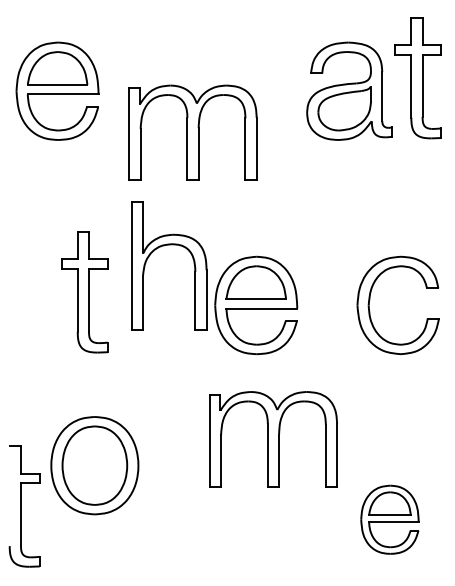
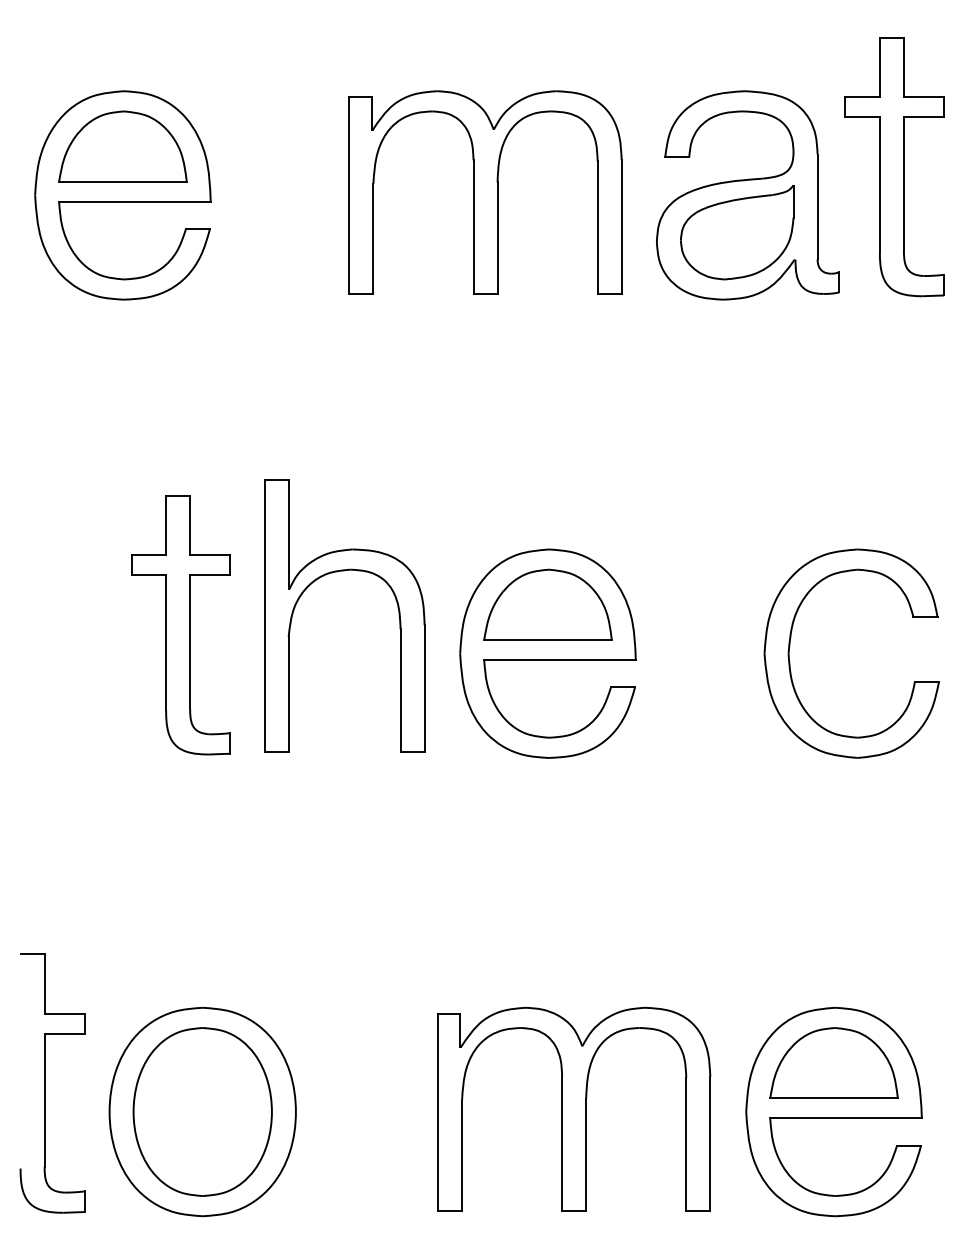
part: (192, 132) -> (484, 191), moved
part: (164, 246) -> (334, 574), moved
part: (273, 439) -> (574, 1109), moved
part: (94, 465) -> (201, 1111), moved
part: (389, 519) -> (833, 1111), size x1.43

